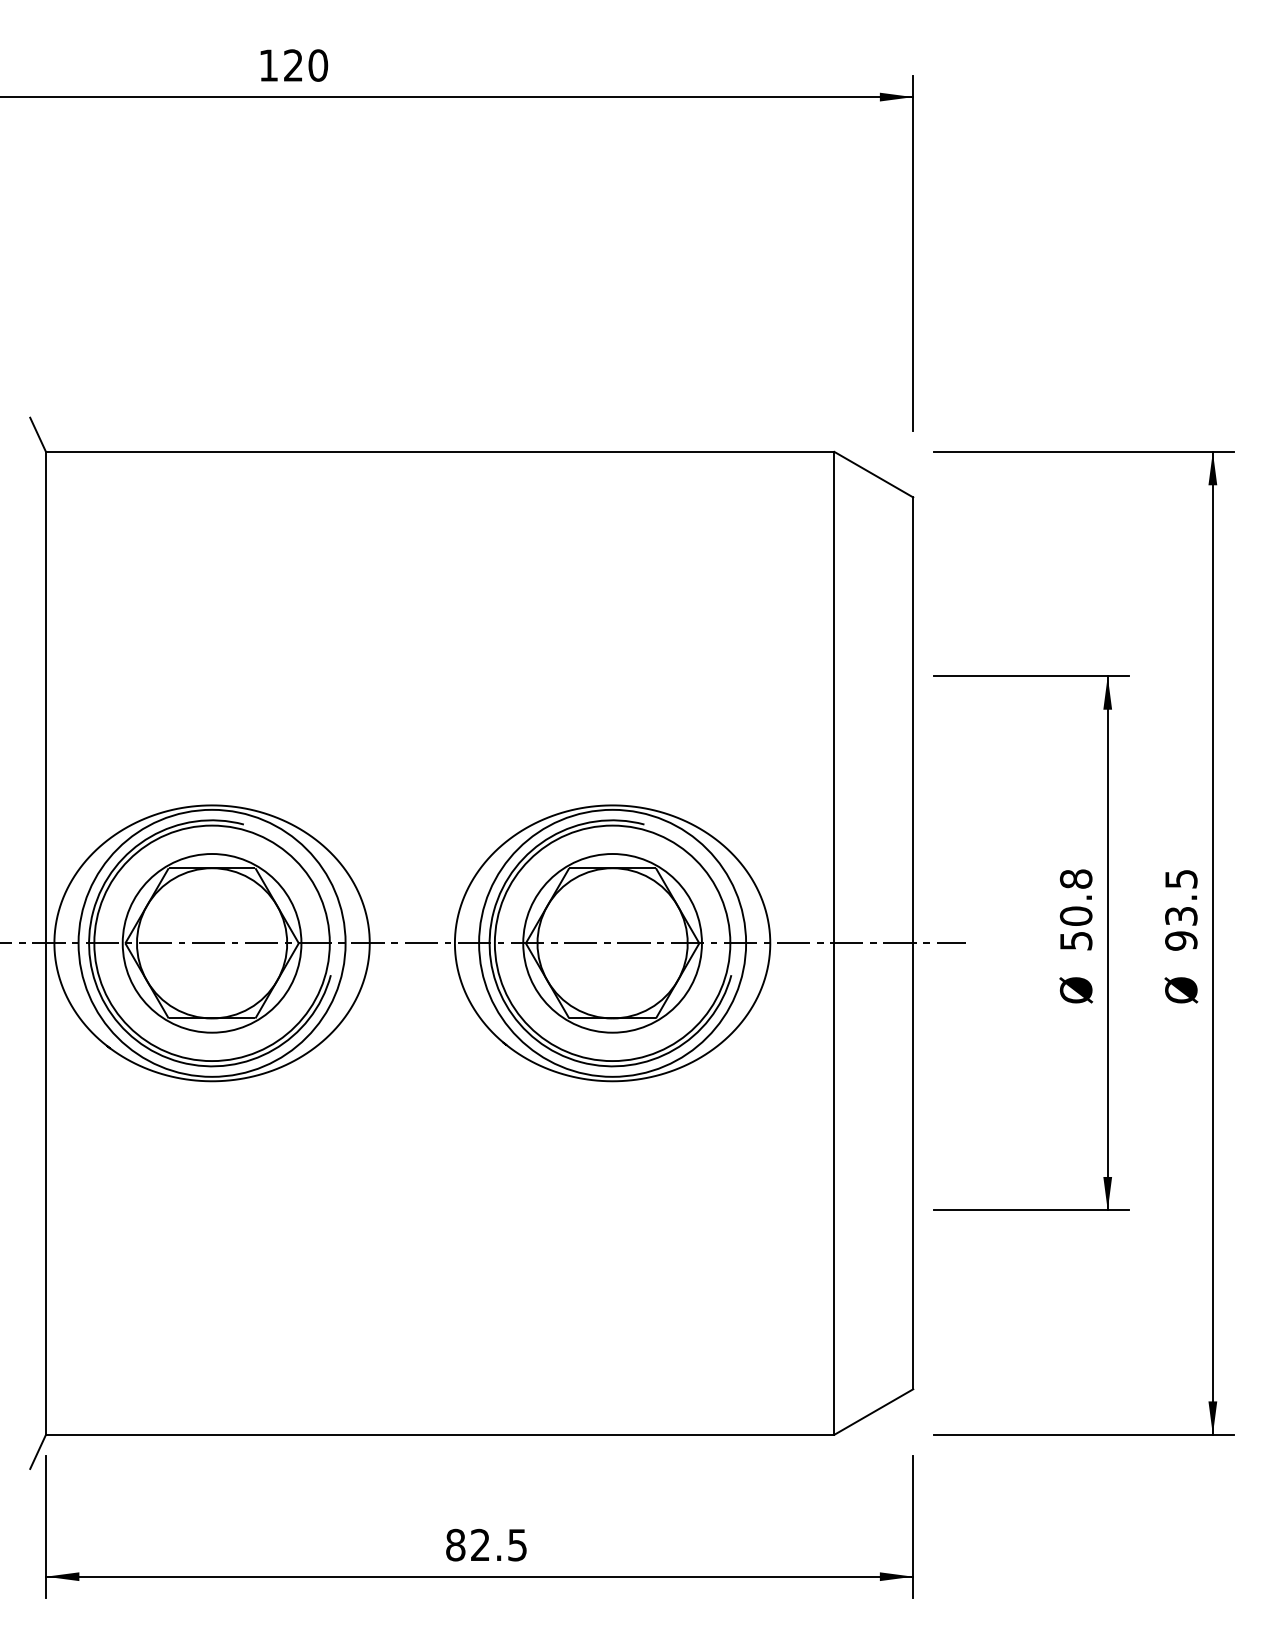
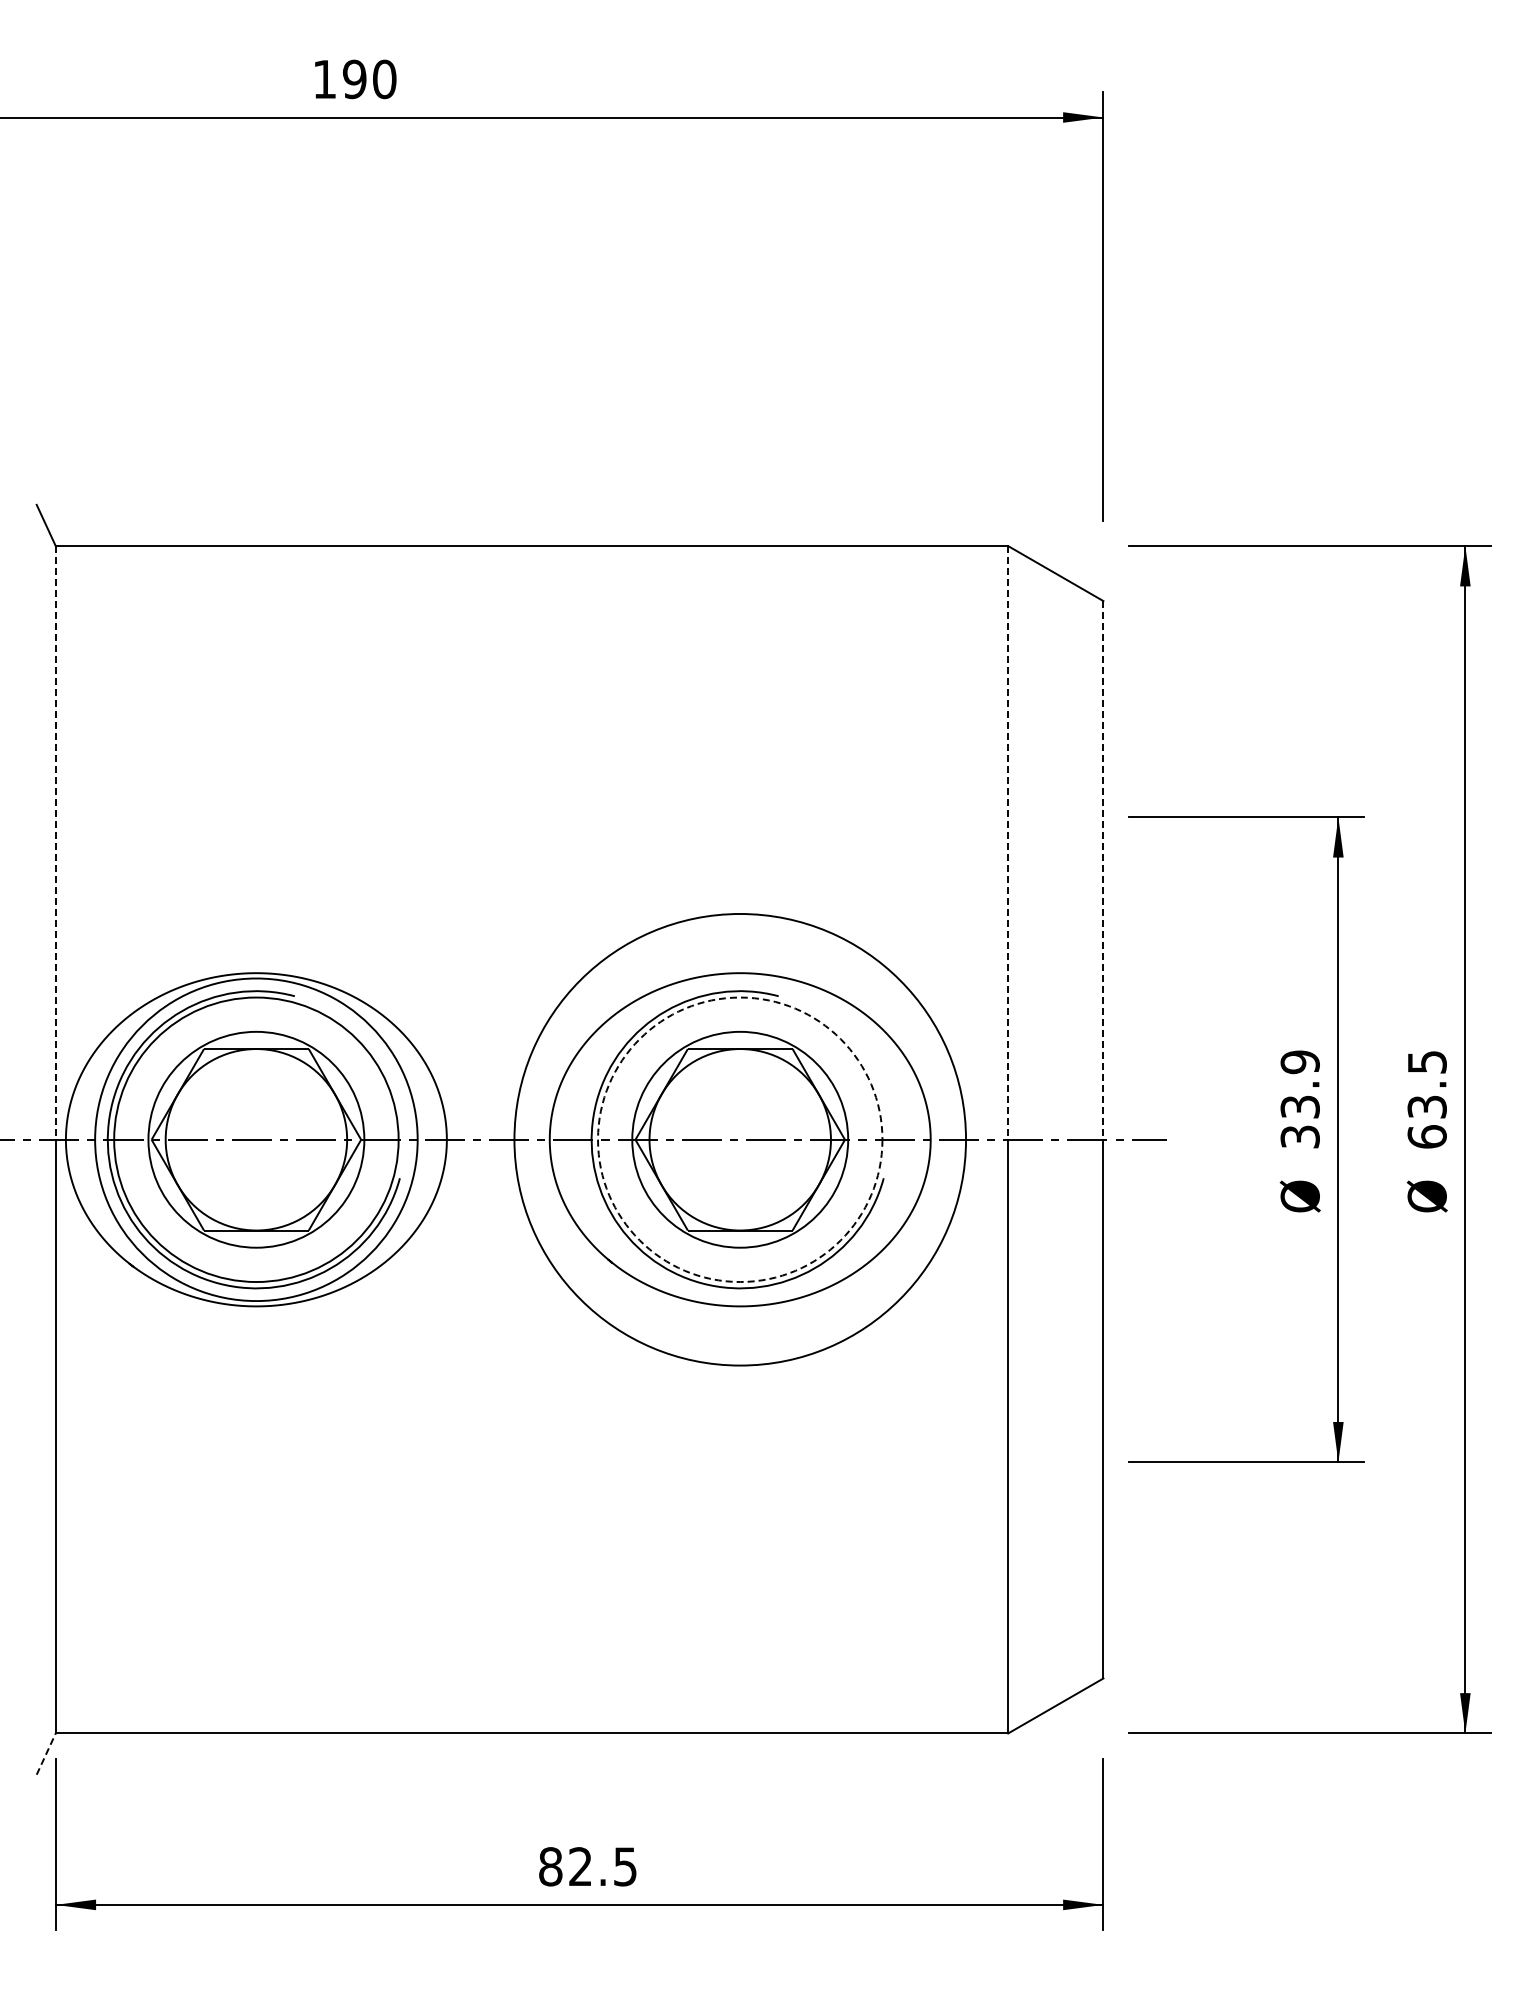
text: (293, 65) -> (354, 79), 120 -> 190
line: (45, 697) -> (55, 842), solid -> dashed
line: (834, 697) -> (1008, 842), solid -> dashed
line: (913, 720) -> (1103, 870), solid -> dashed
text: (1075, 909) -> (1299, 1098), 50.8 -> 33.9
text: (1180, 940) -> (1426, 1136), 93.5 -> 63.5
circle: (611, 943) -> (739, 1139), size x1.4
circle: (612, 943) -> (740, 1139), solid -> dashed
line: (38, 1452) -> (46, 1754), solid -> dashed

